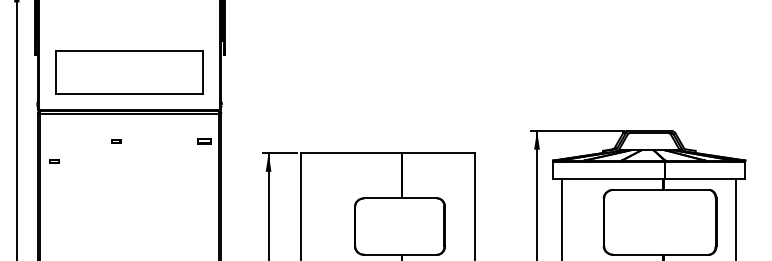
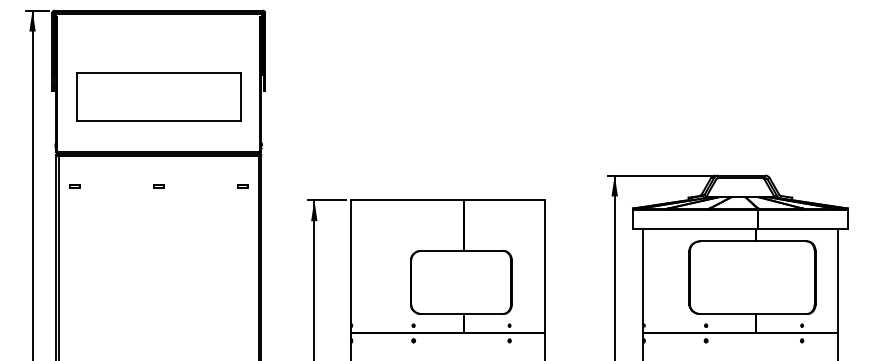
part: (129, 72) -> (158, 96), moved
part: (115, 140) -> (158, 186), moved
part: (204, 140) -> (242, 186), size x0.62
part: (54, 161) -> (74, 186), moved

